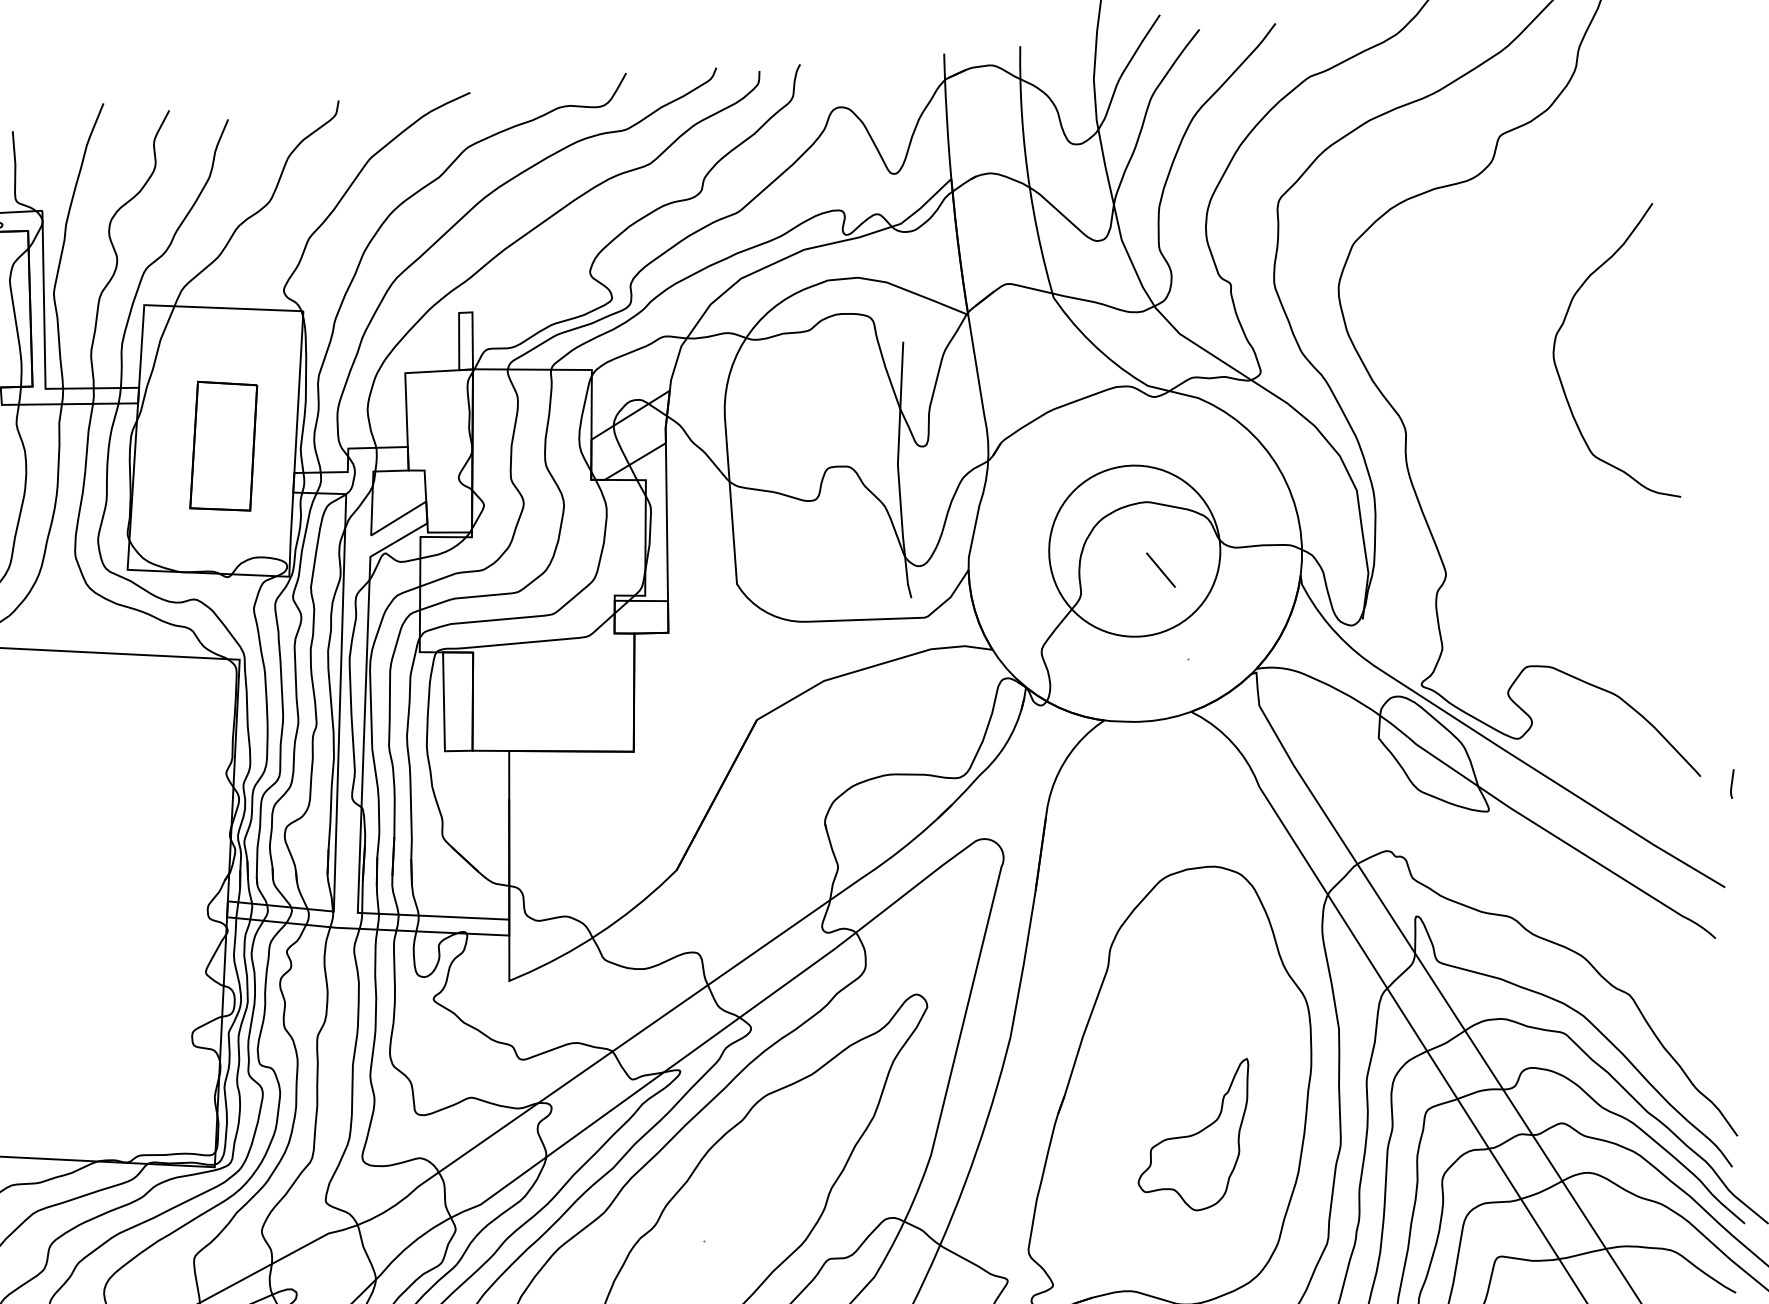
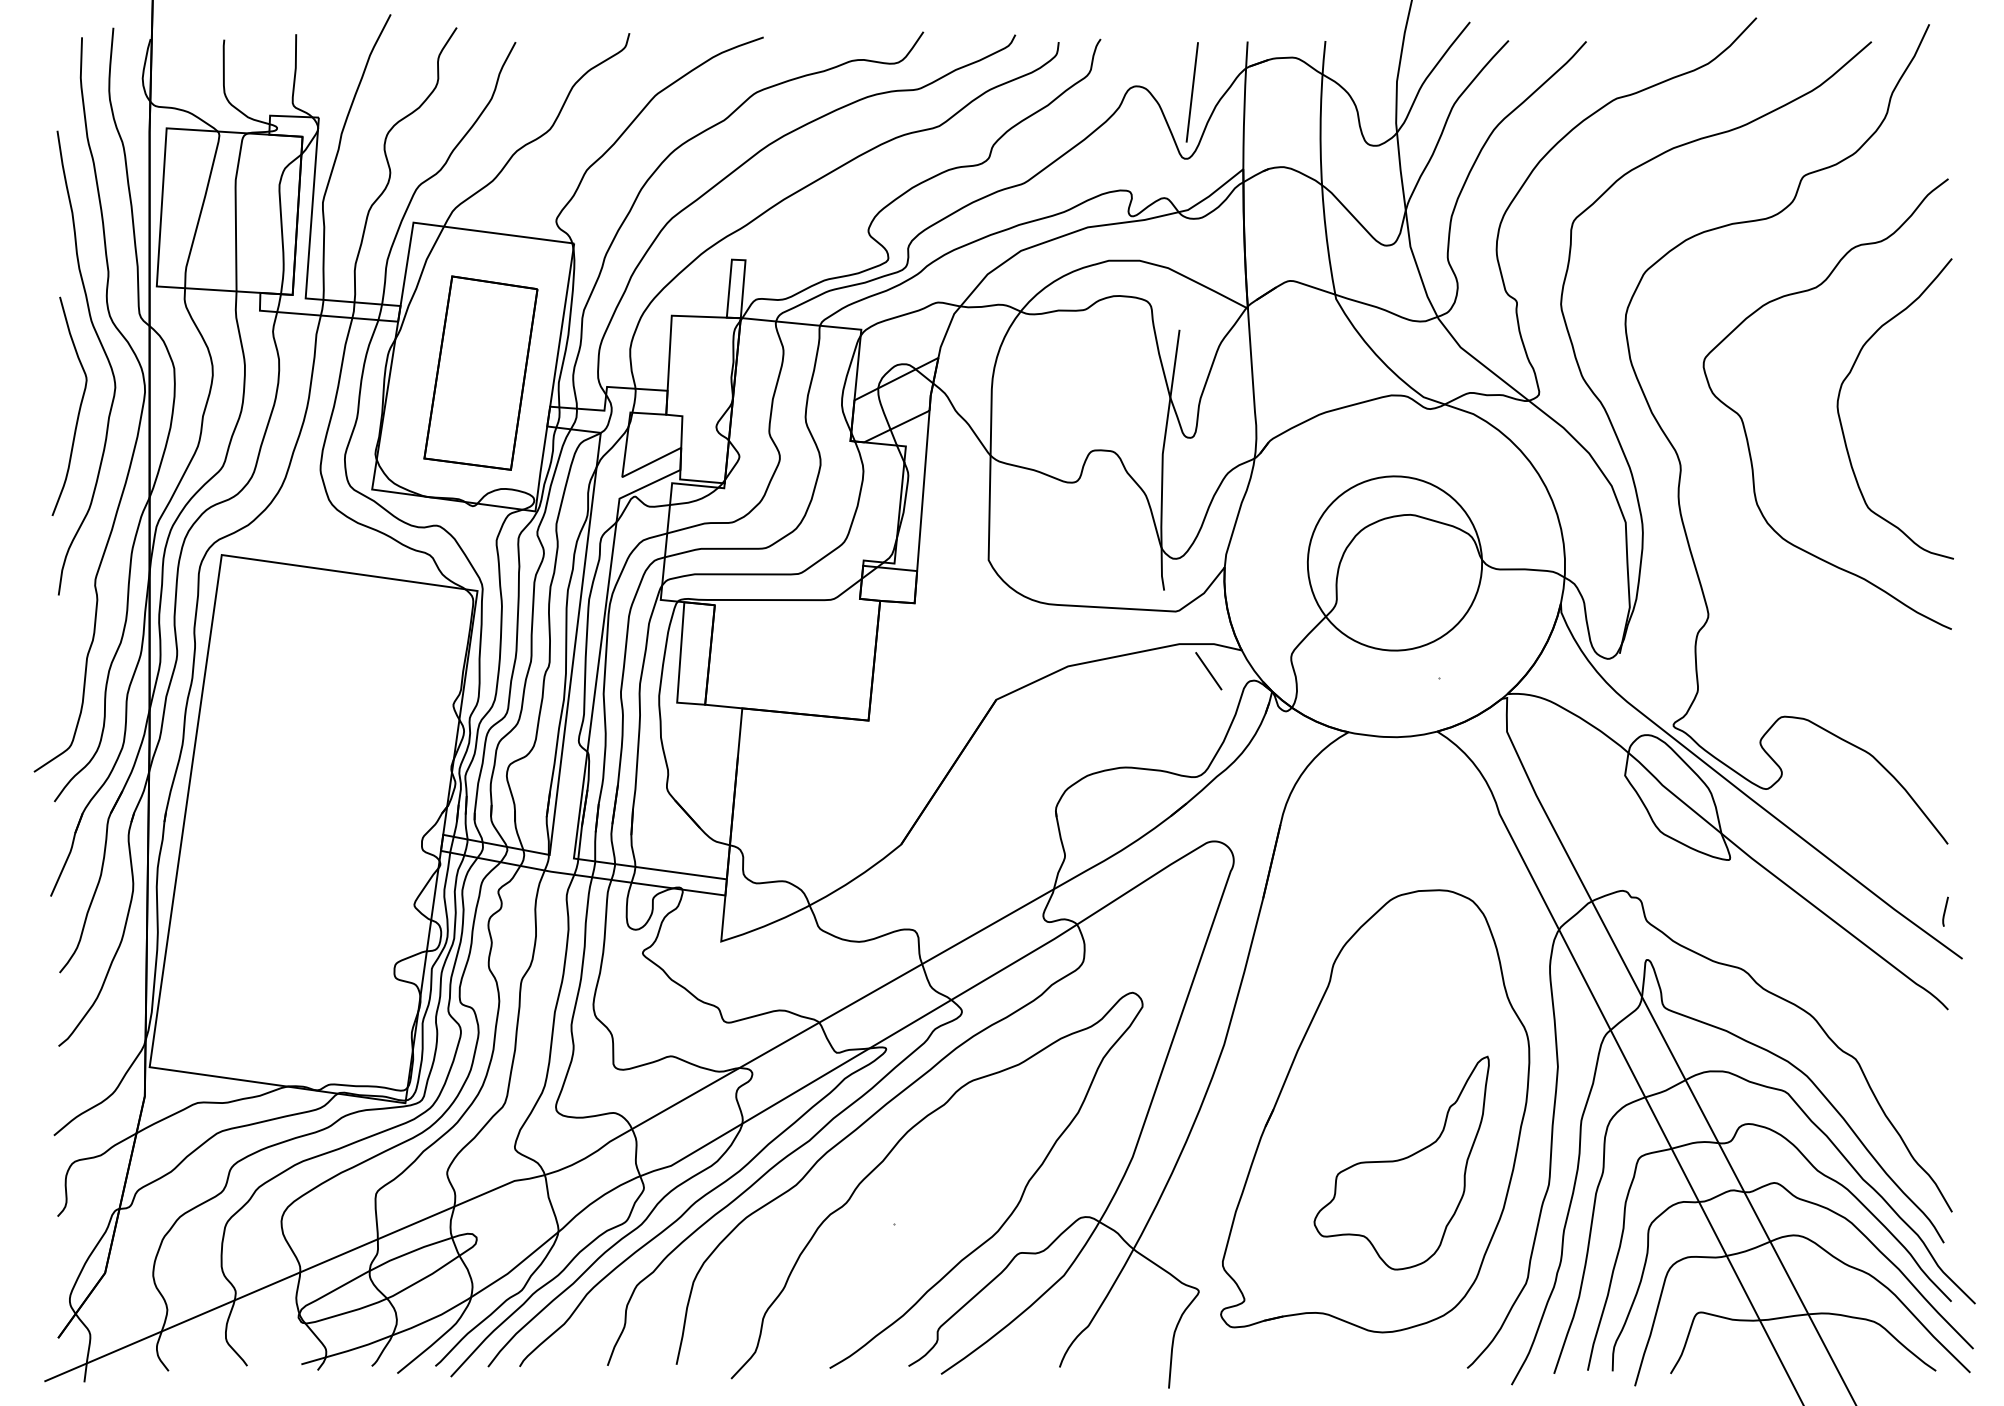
line: (893, 108) -> (1191, 92), added
curve: (1464, 384) -> (1744, 424), added
part: (223, 445) -> (480, 372), size x1.43
line: (1160, 570) -> (1208, 671), moved
line: (1732, 783) -> (1945, 911), moved
part: (1194, 1136) -> (1401, 1162), size x1.43

